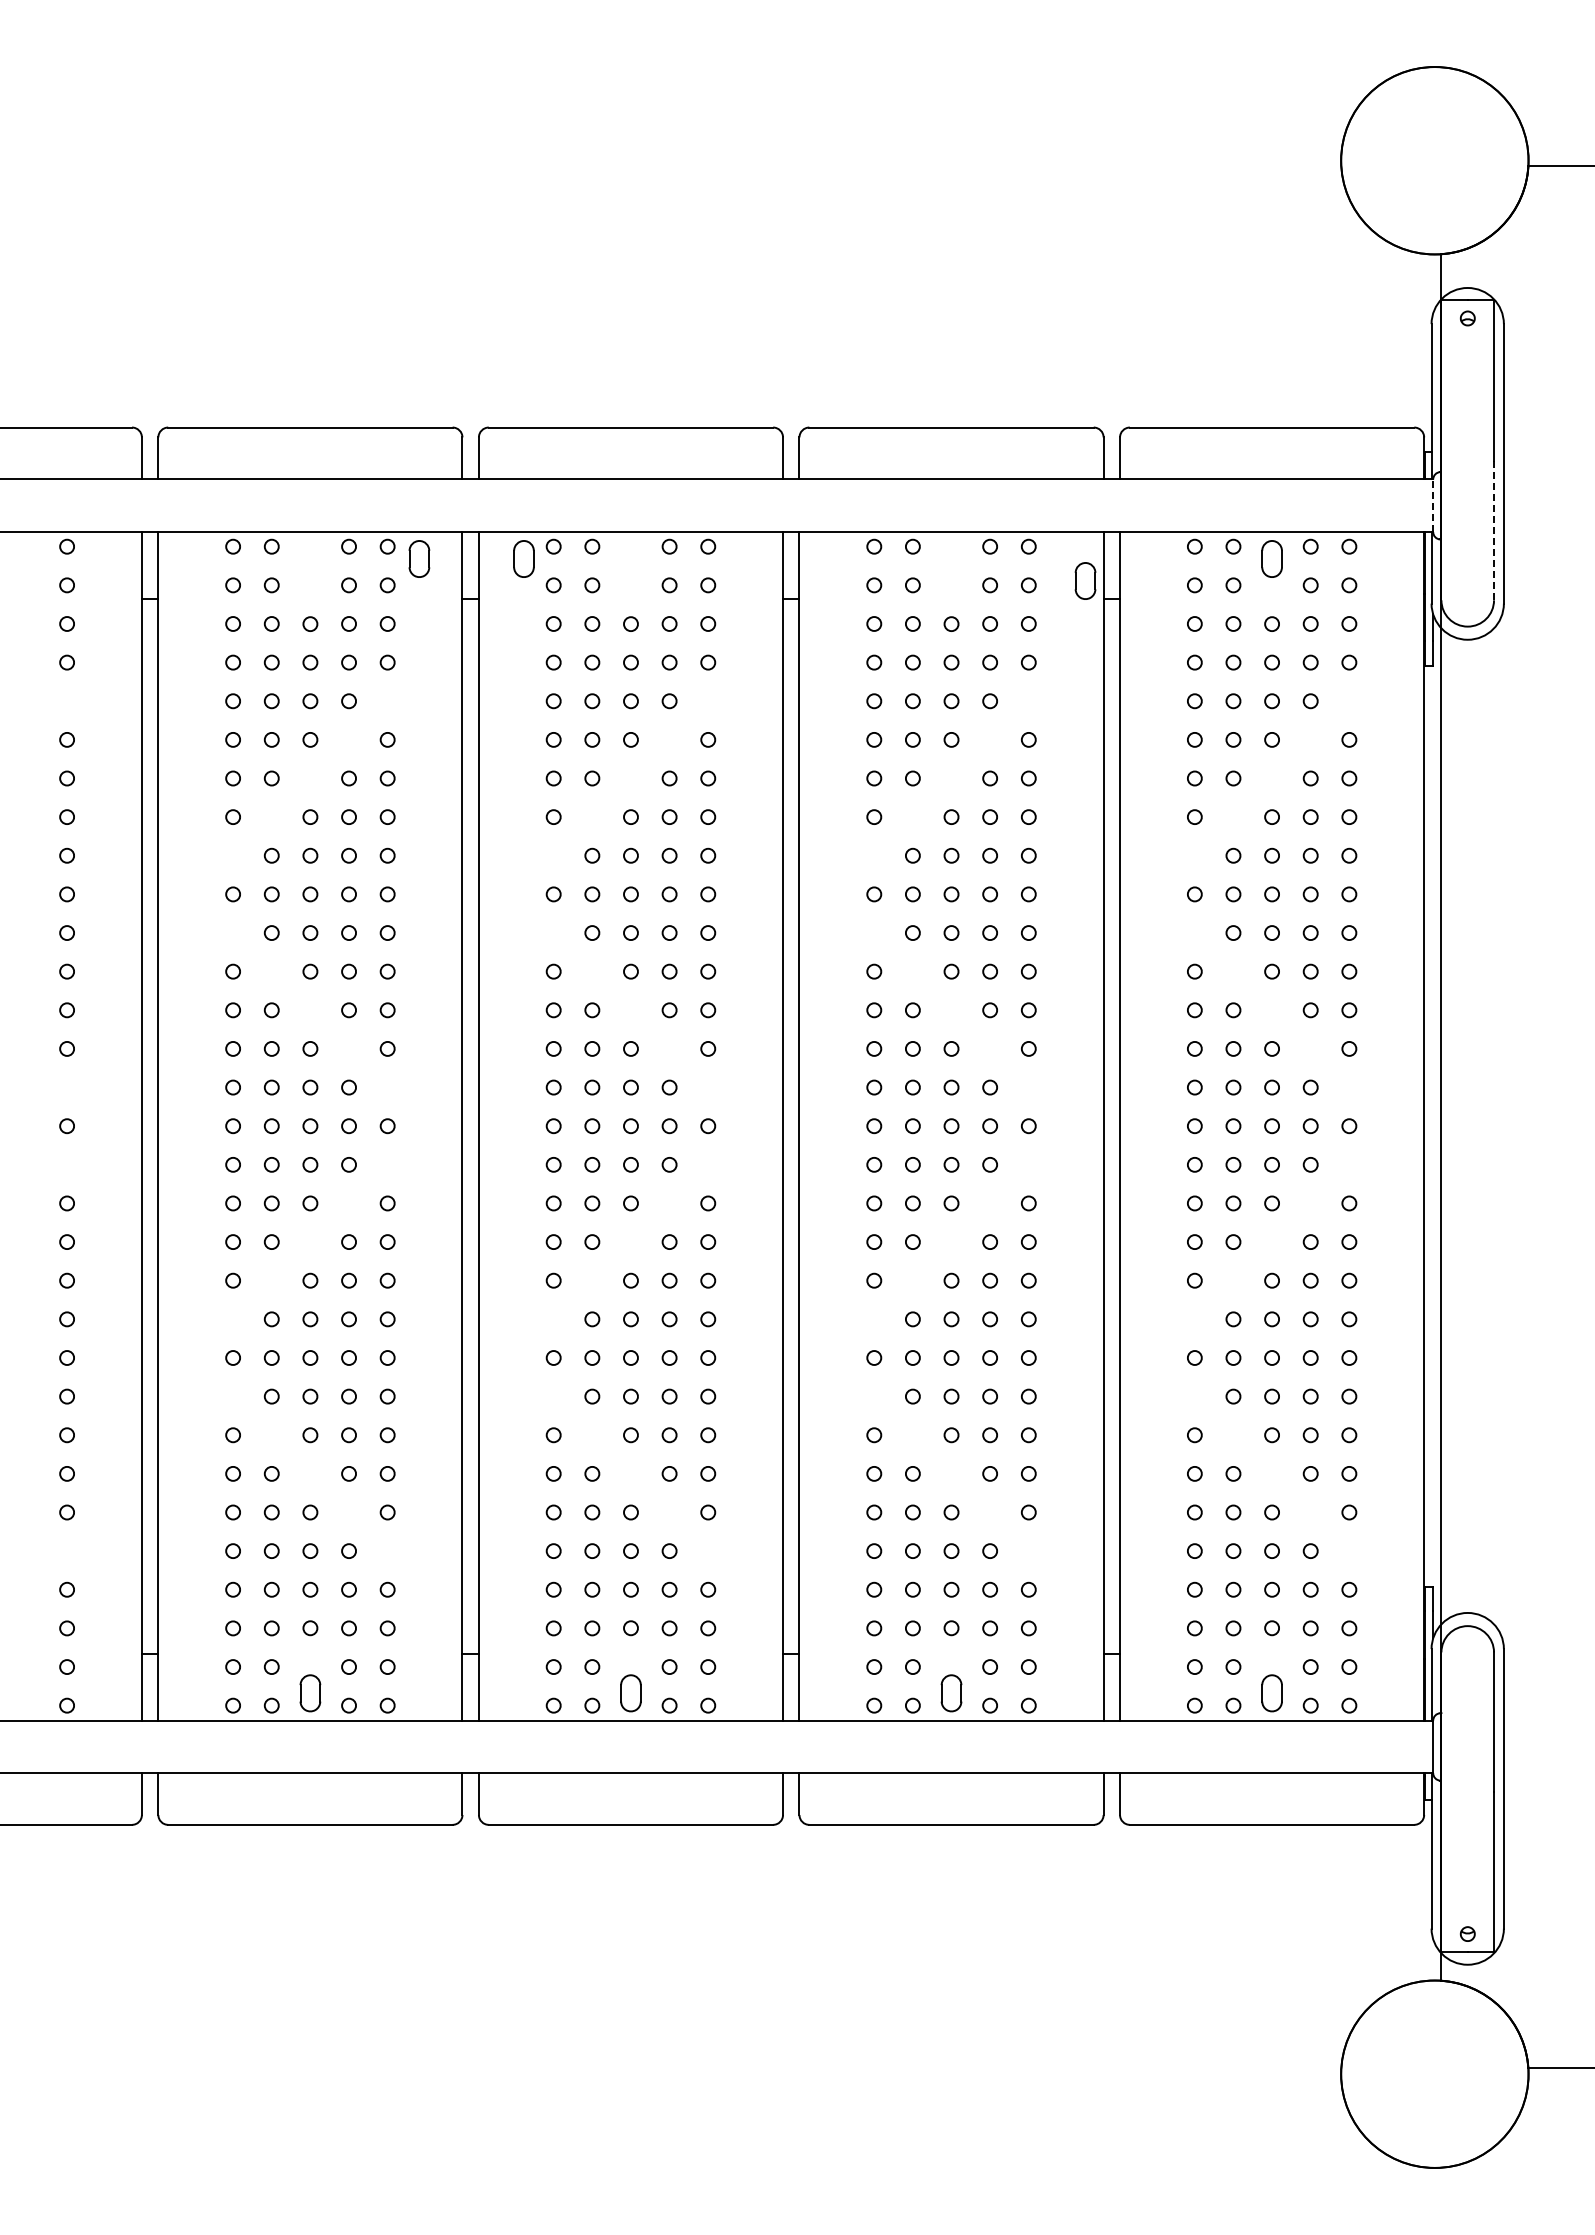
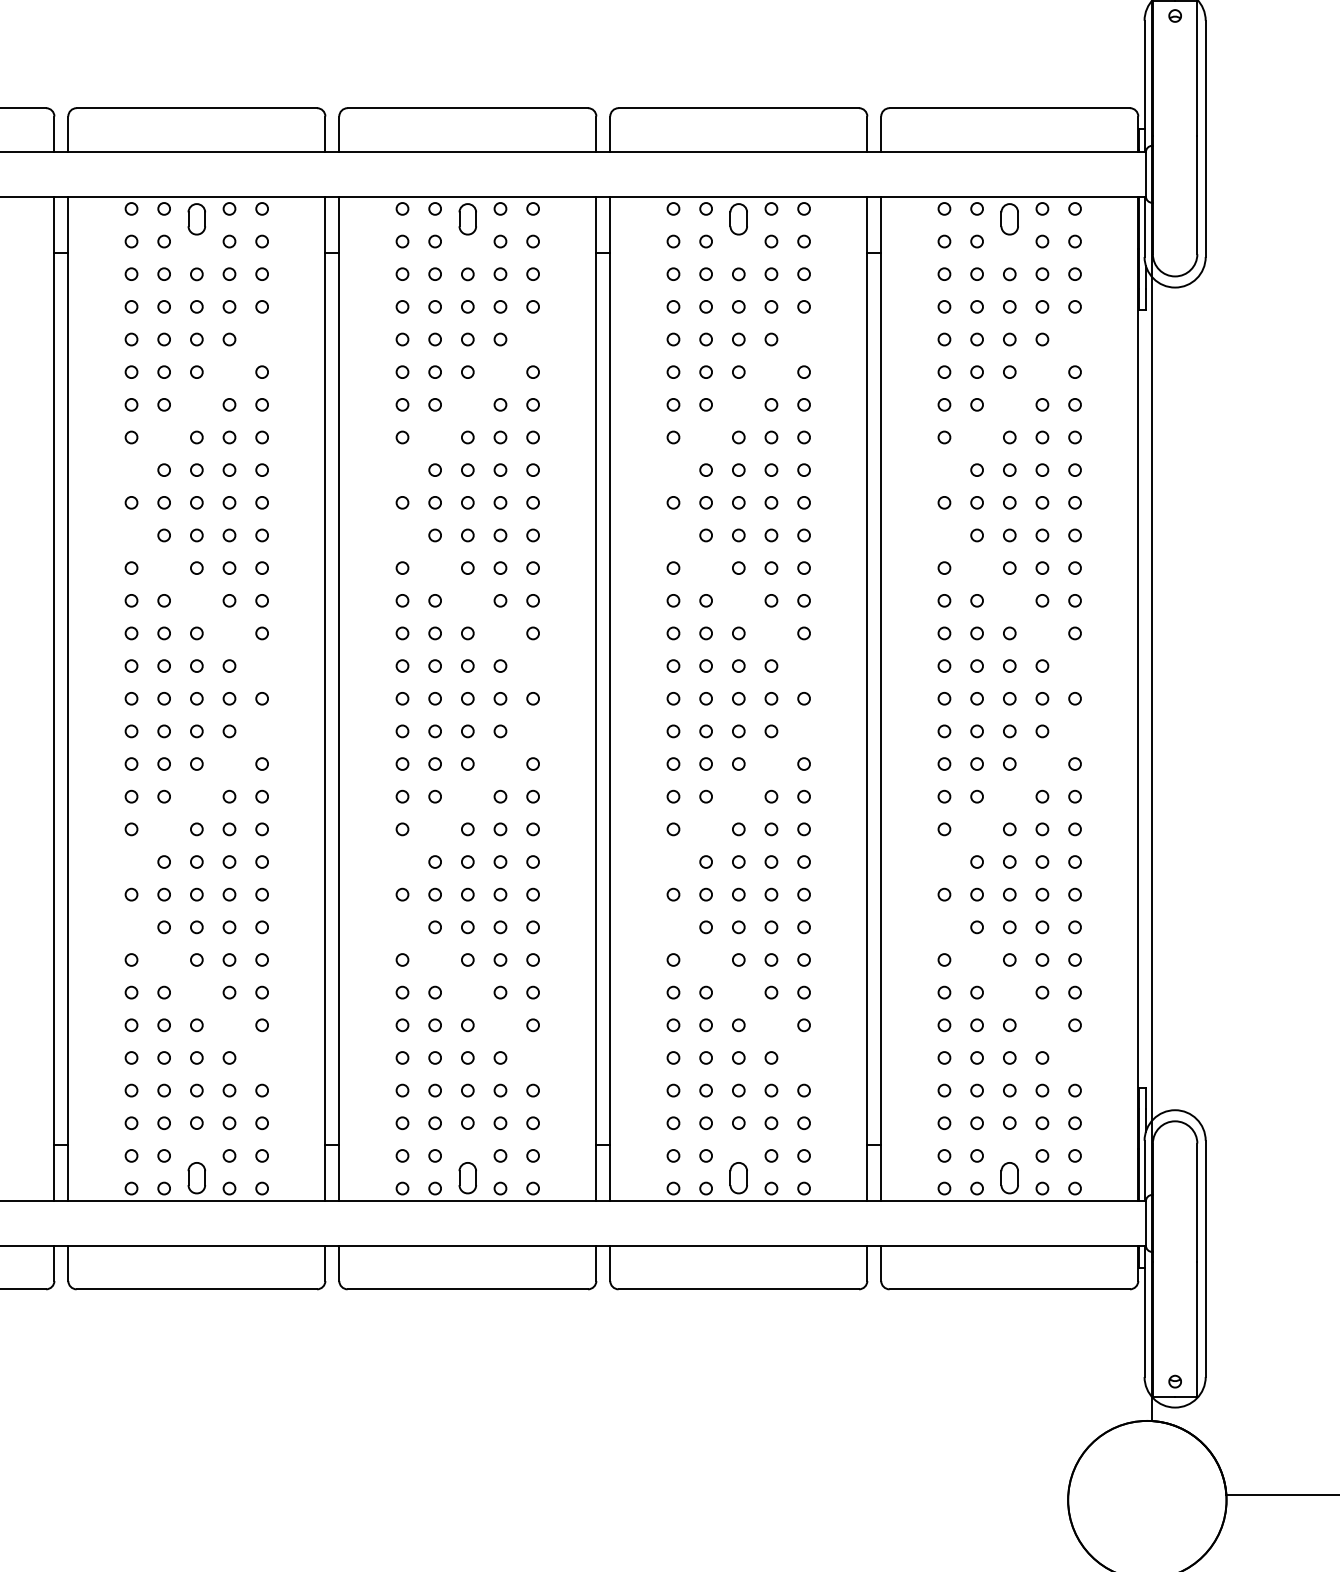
line: (1433, 505) -> (1146, 174), dashed -> solid
line: (1494, 530) -> (1197, 195), dashed -> solid
part: (419, 558) -> (196, 218), moved
part: (523, 558) -> (467, 218), moved
part: (1085, 580) -> (738, 218), moved

